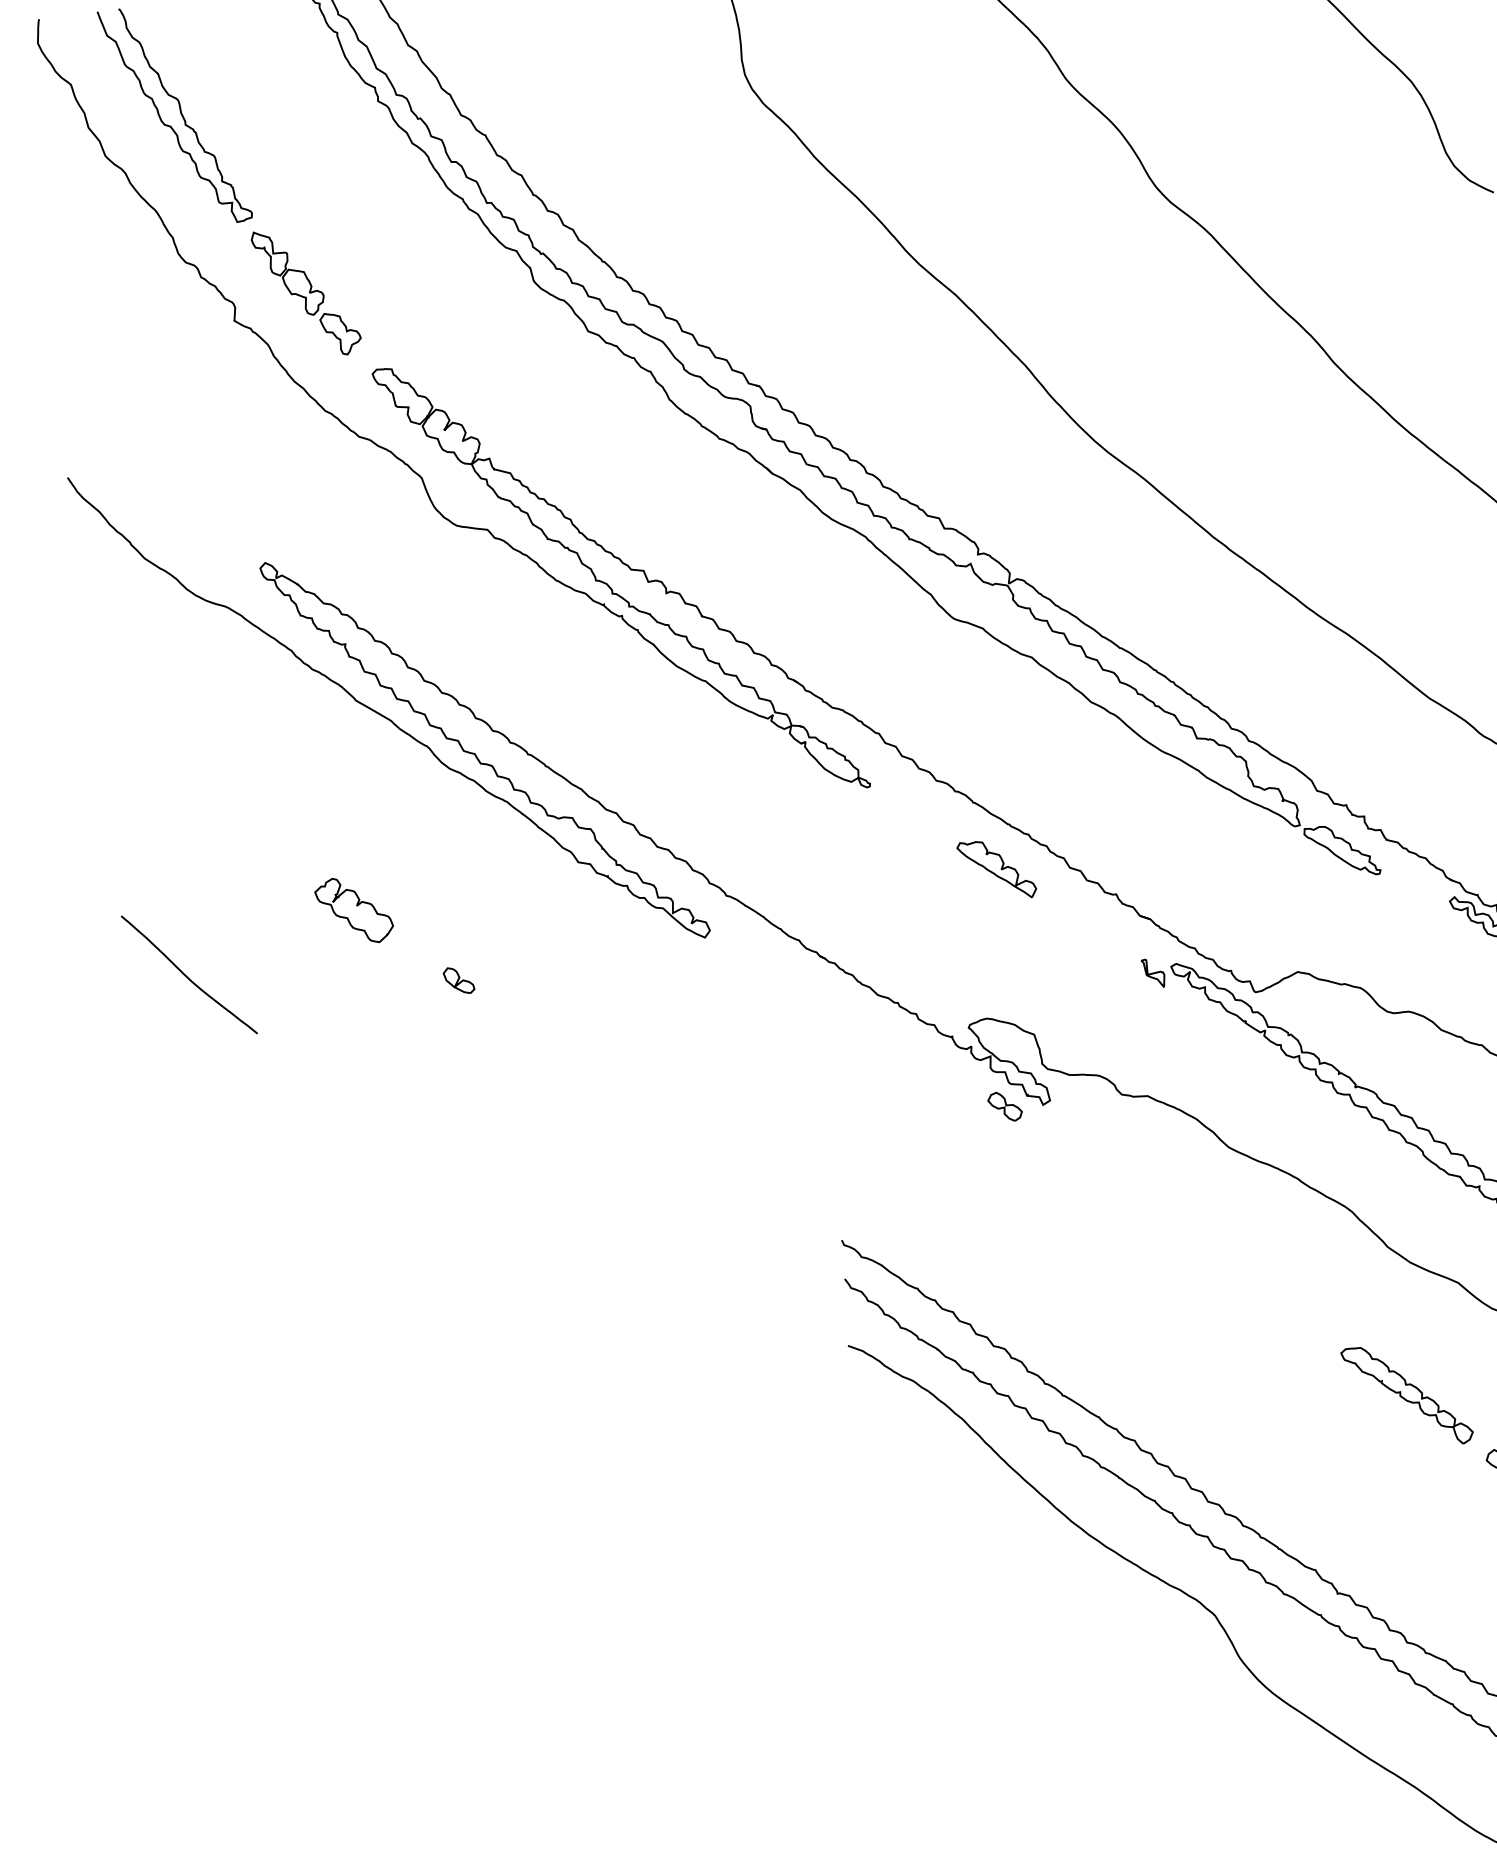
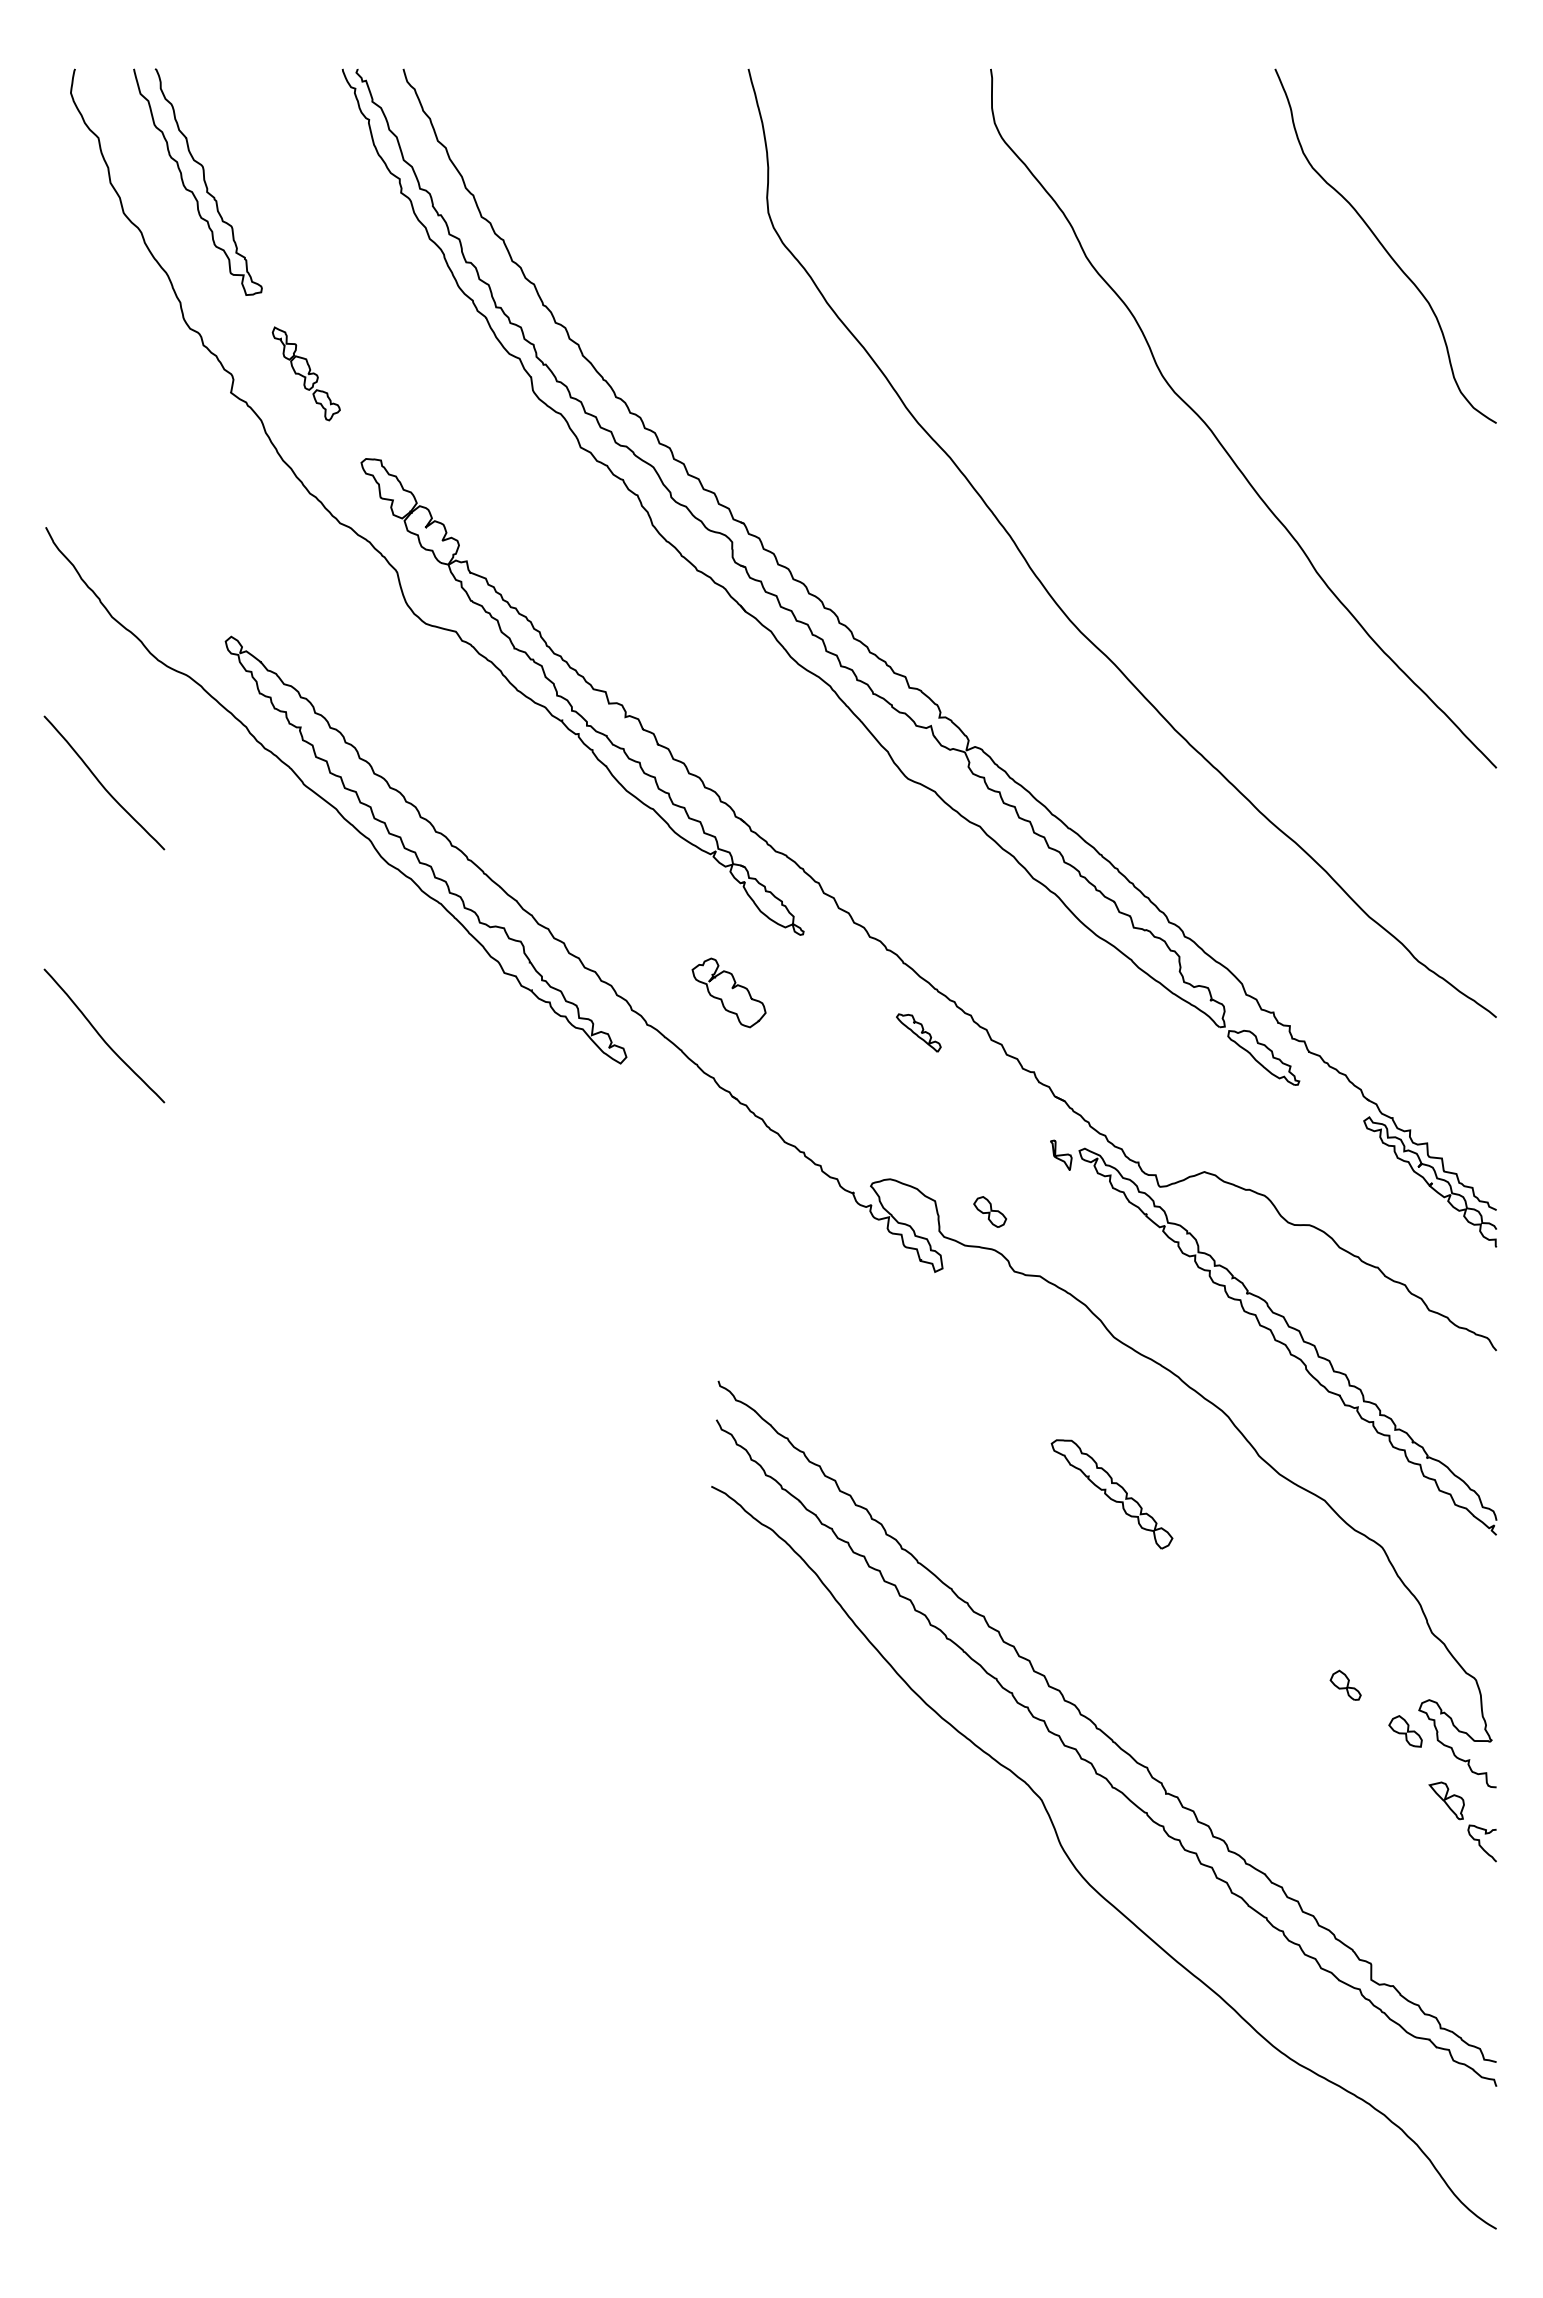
part: (306, 292) -> (306, 373), size x0.7
curve: (155, 725) -> (102, 784), added
part: (996, 869) -> (918, 1032), size x0.6
part: (353, 910) -> (728, 992), moved
part: (459, 980) -> (371, 1075), removed
part: (1004, 1106) -> (989, 1211), moved
part: (1406, 1396) -> (1111, 1494), moved

